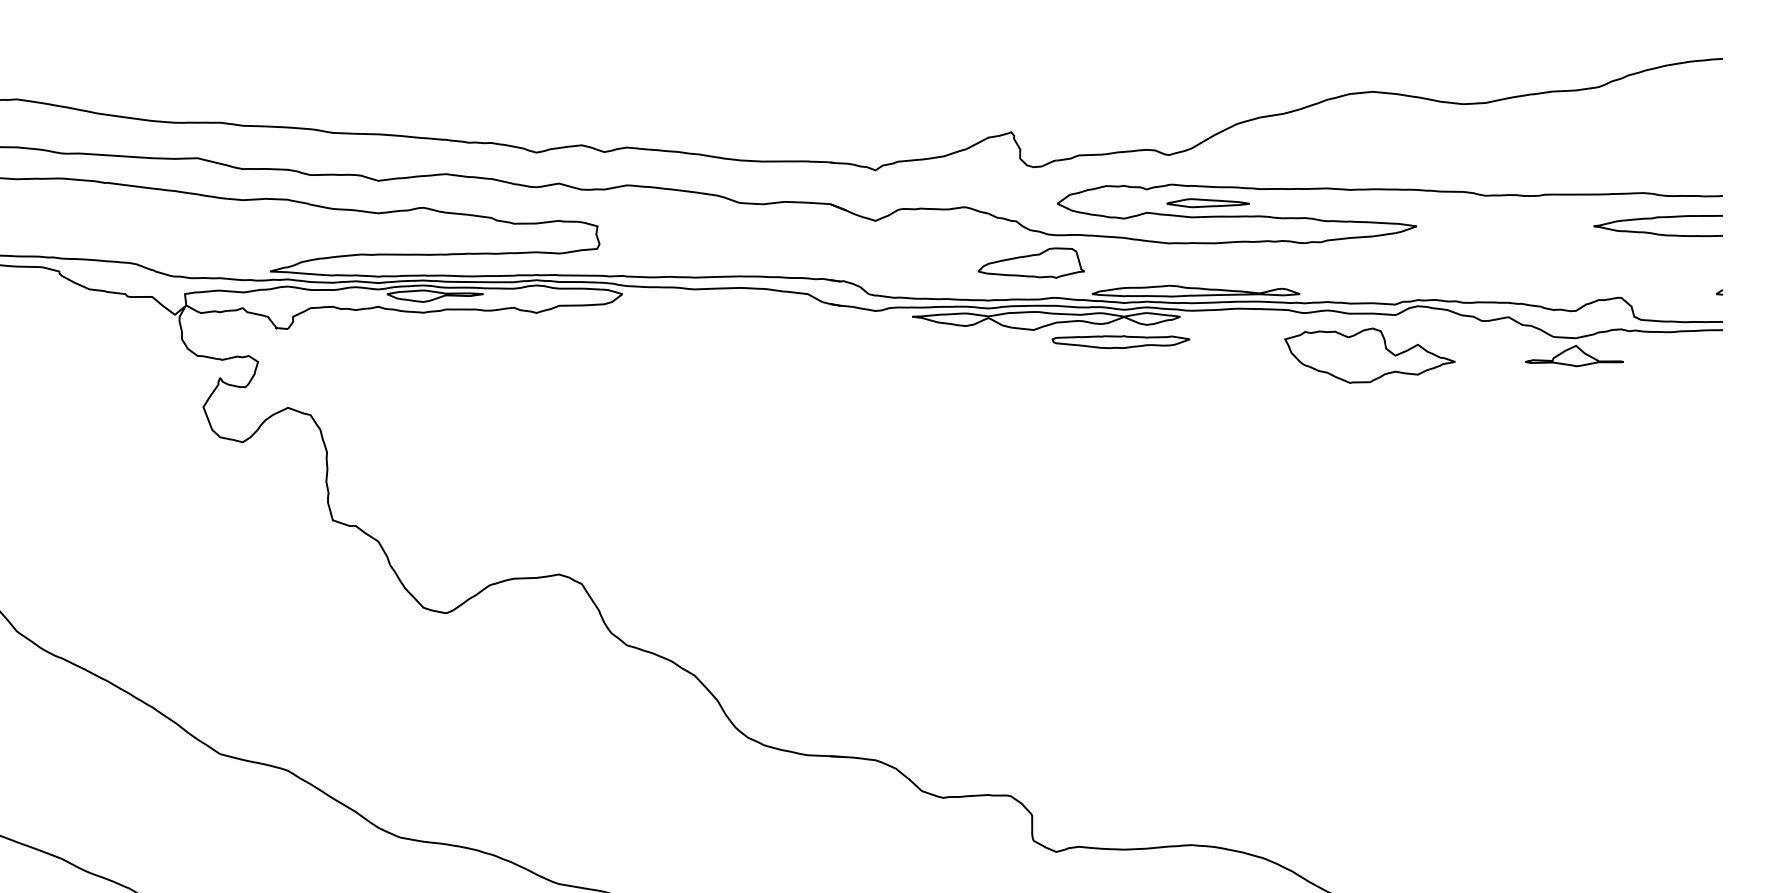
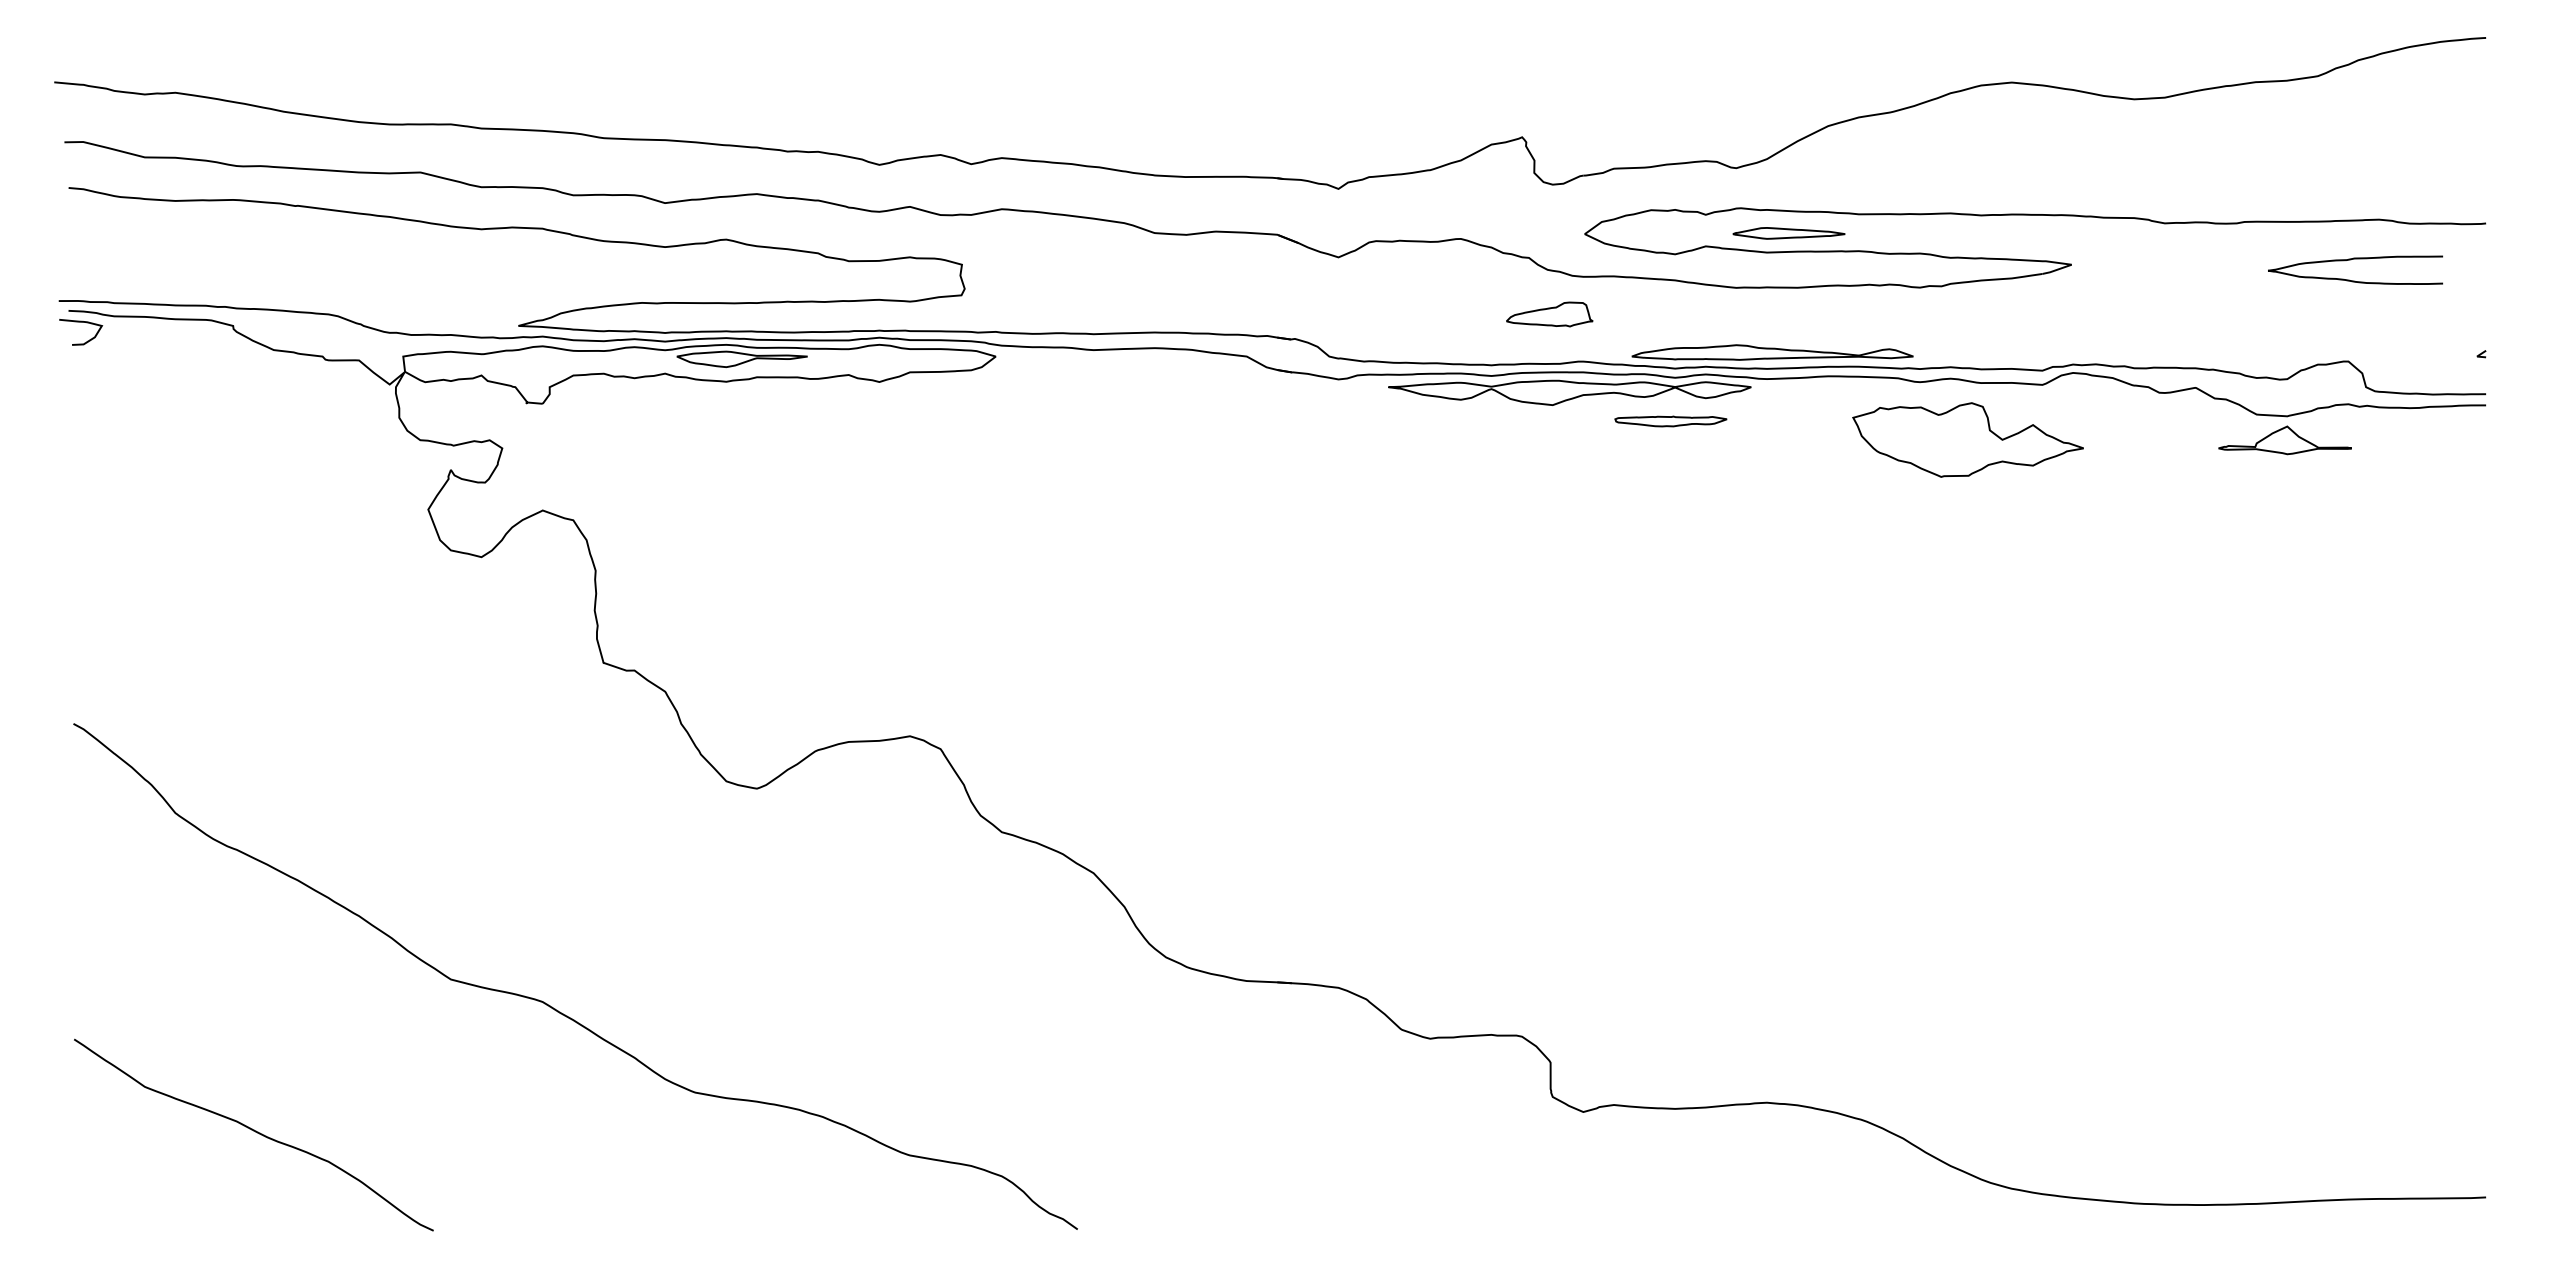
curve: (1658, 218) -> (2355, 259), moved
part: (1031, 263) -> (1549, 314), size x0.6
part: (1120, 342) -> (1670, 421), size x0.6
part: (1369, 355) -> (1967, 439), moved

